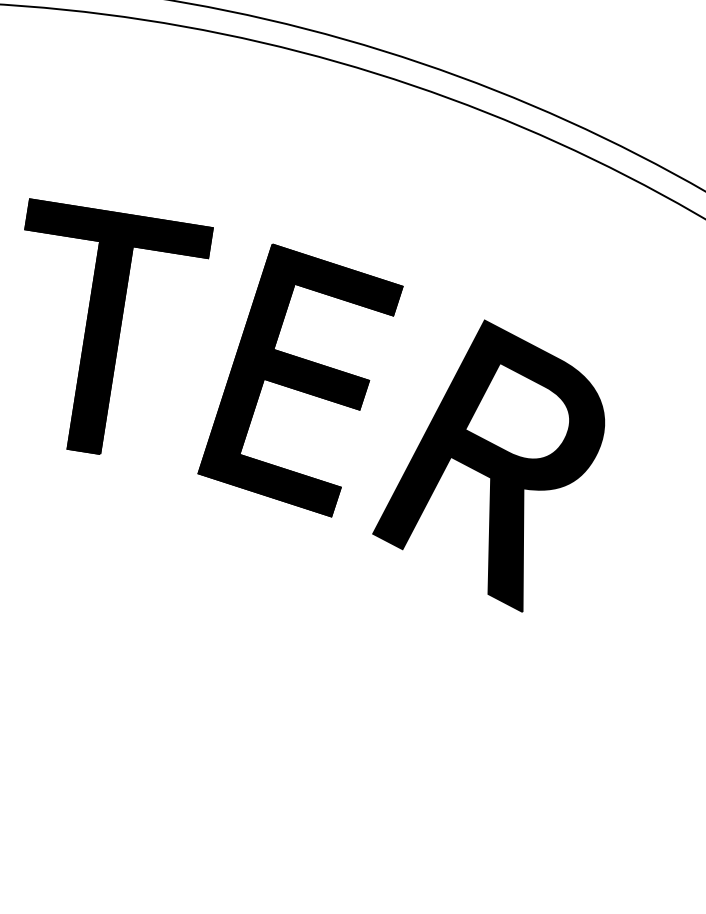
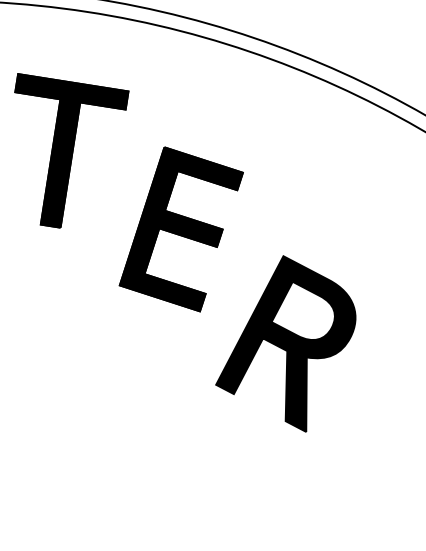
part: (118, 326) -> (71, 150), moved
part: (488, 465) -> (285, 343), moved

